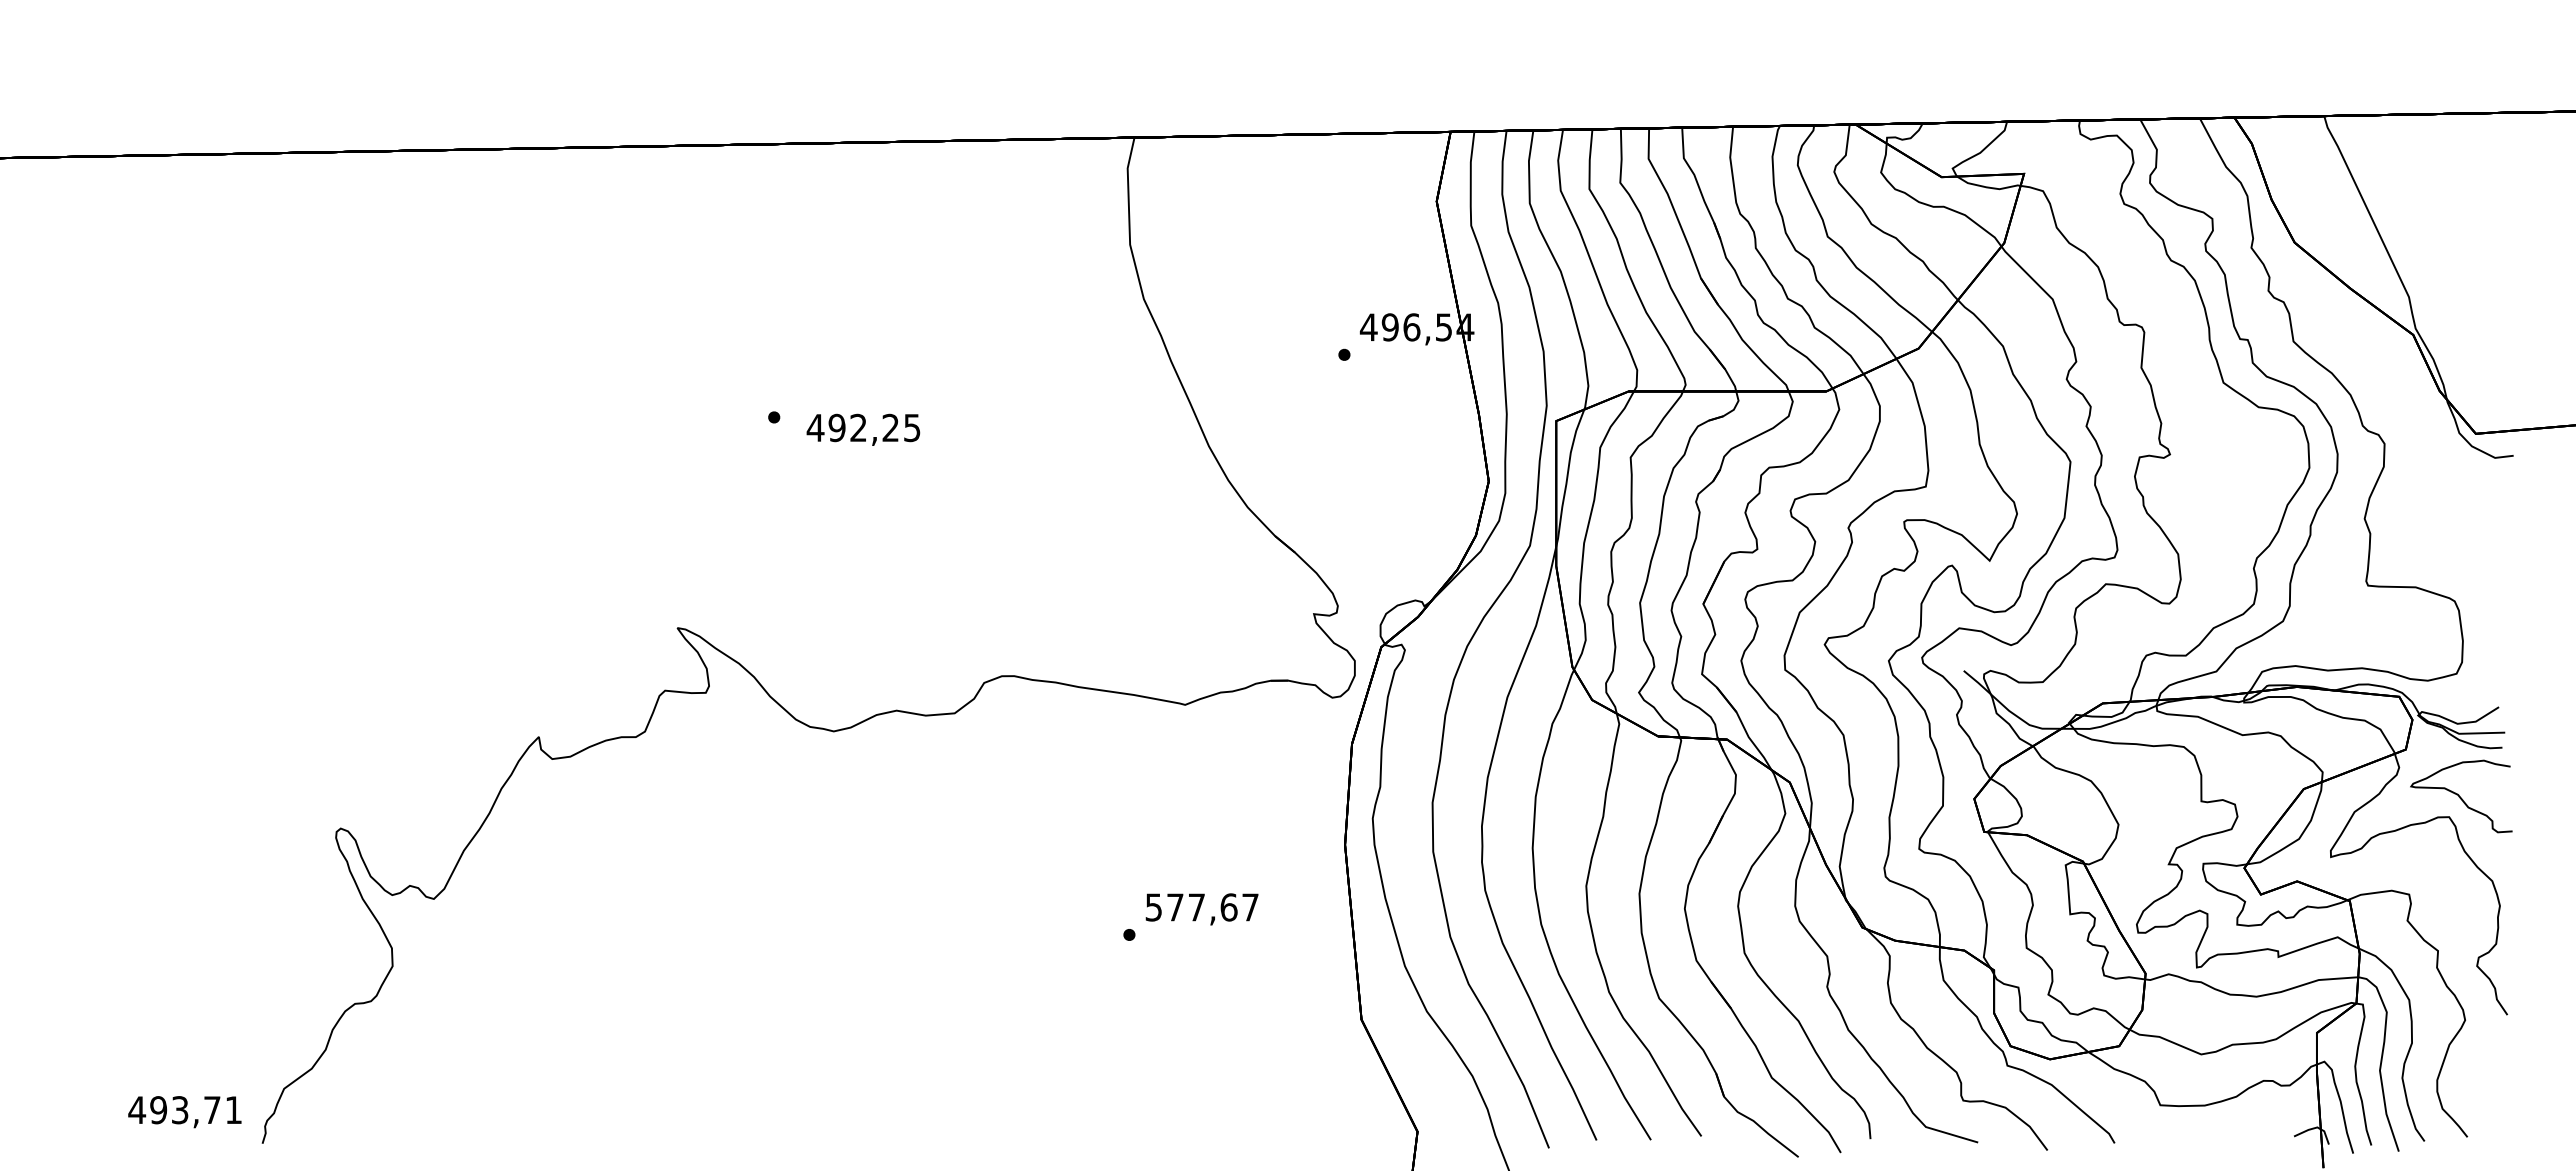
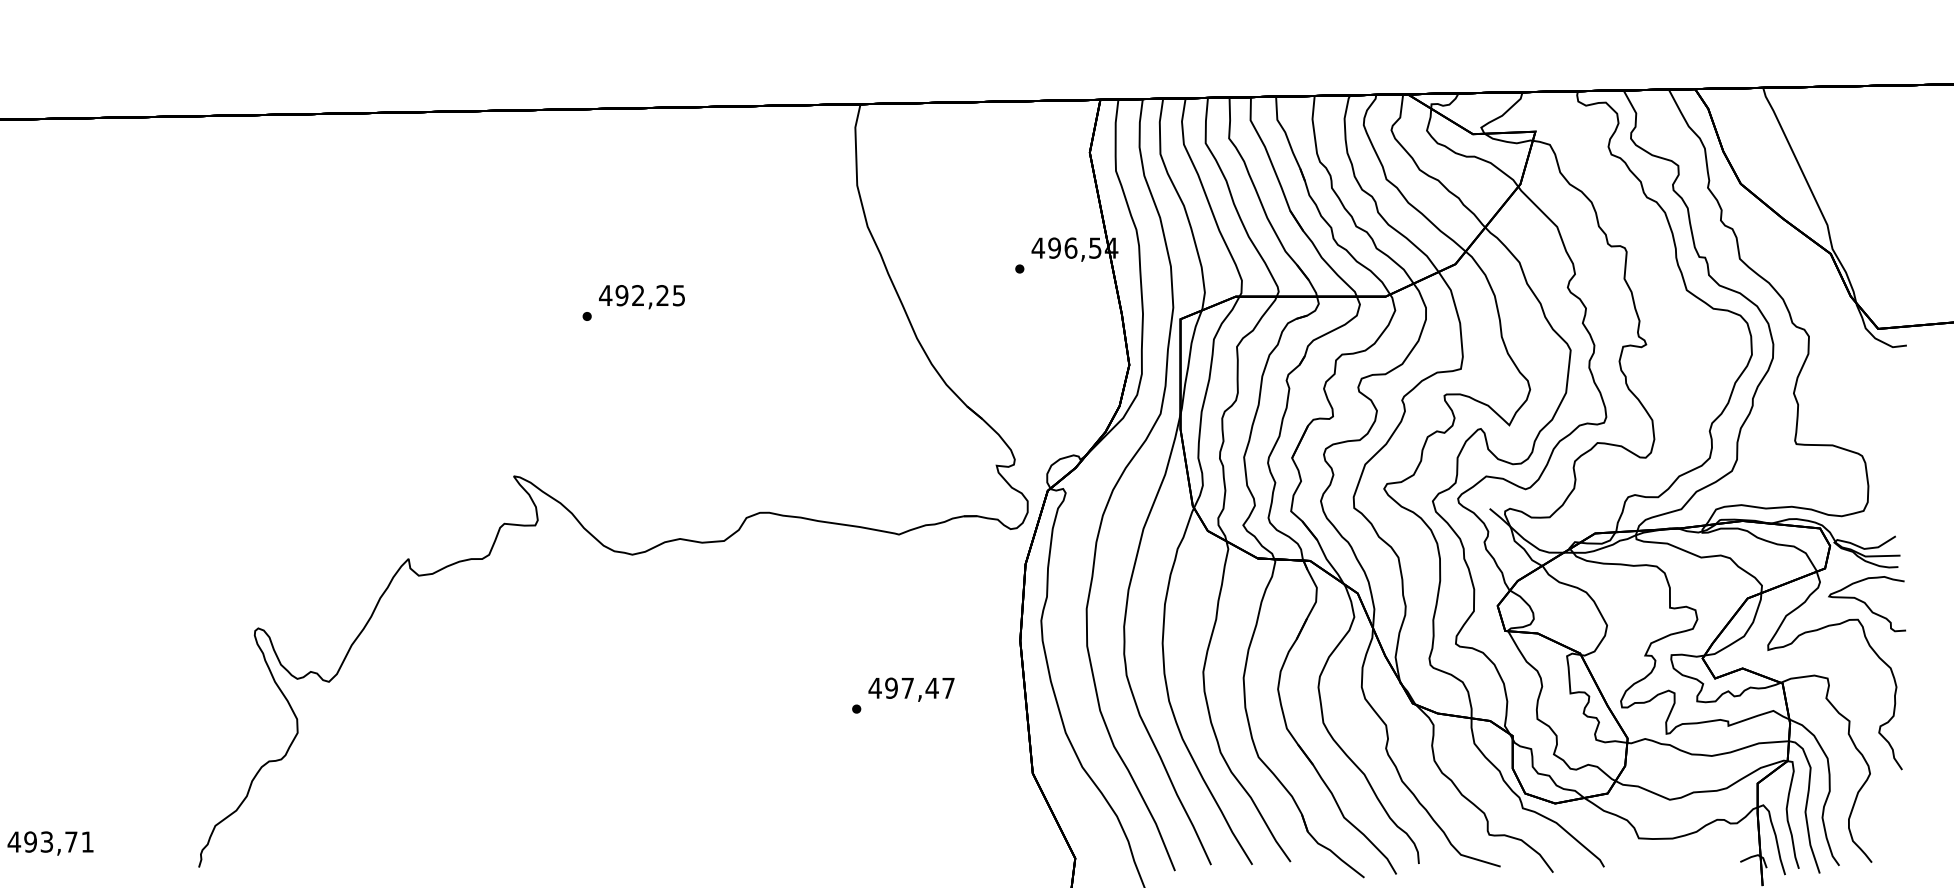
text: (863, 429) -> (642, 296), moved
text: (1190, 907) -> (903, 688), 577,67 -> 497,47
text: (184, 1112) -> (50, 843), moved

